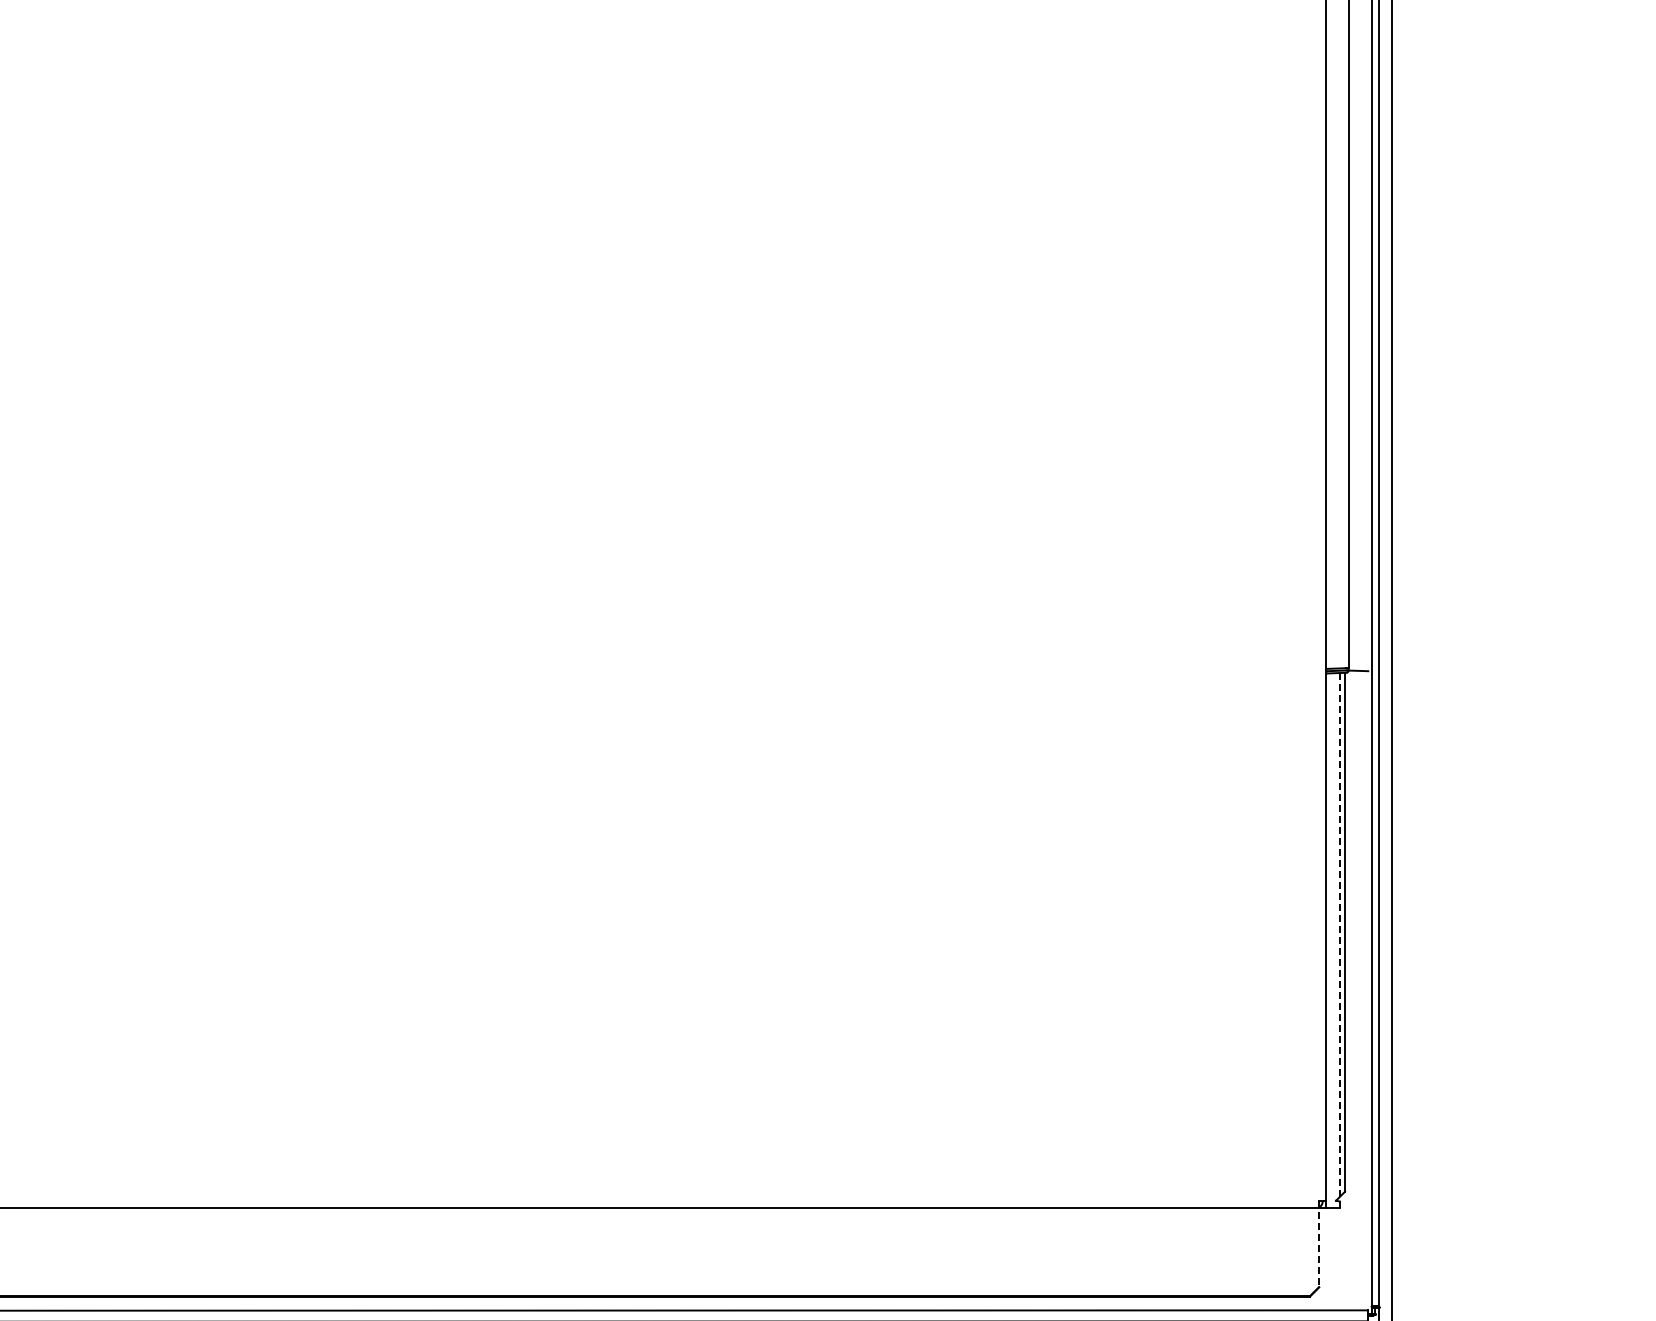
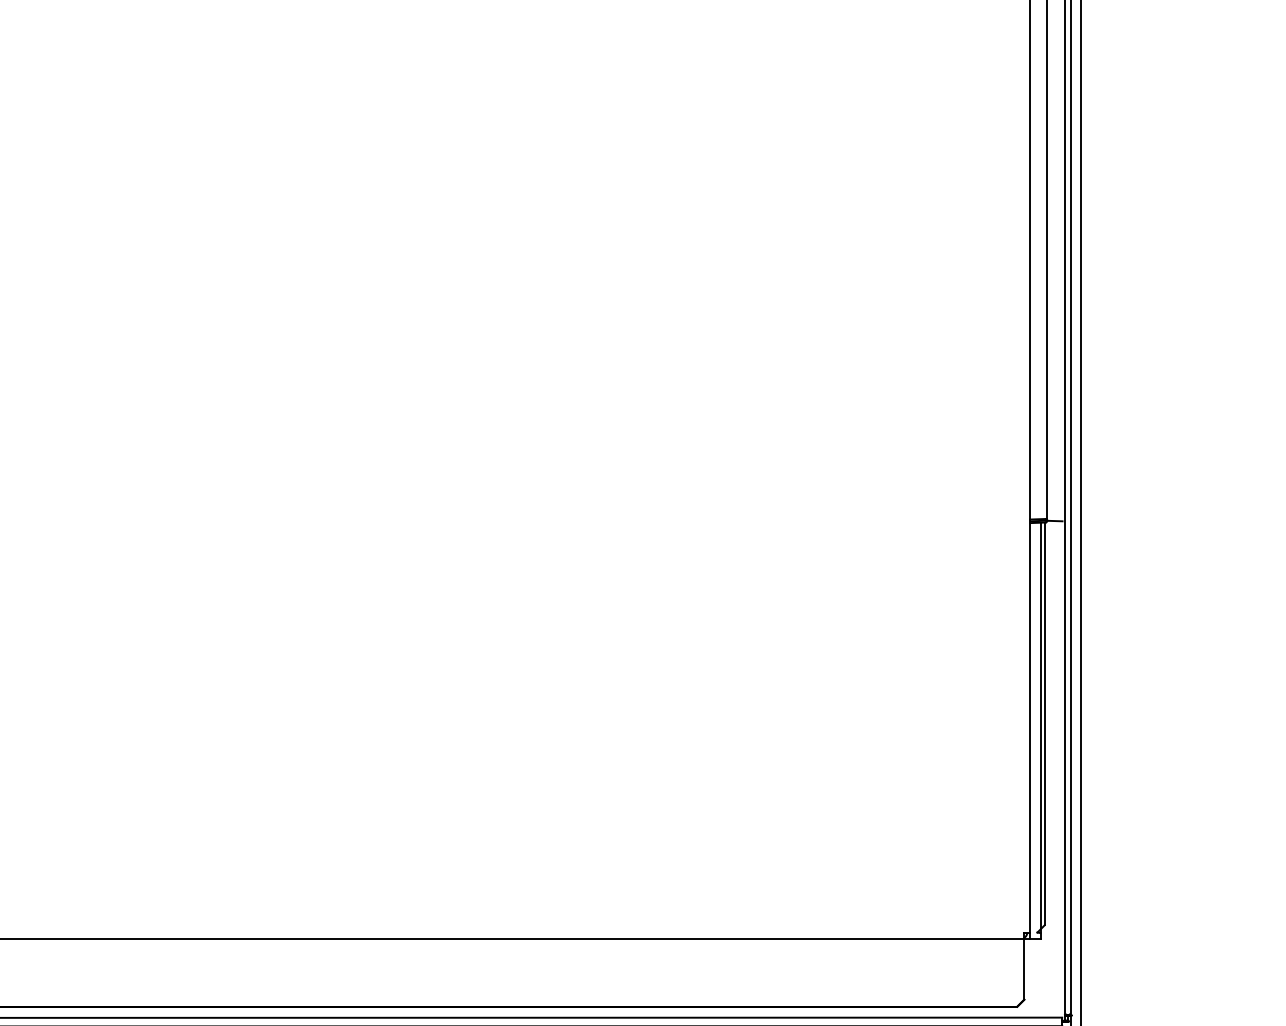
line: (1340, 941) -> (1040, 731), dashed -> solid
line: (1319, 1244) -> (1024, 966), dashed -> solid

